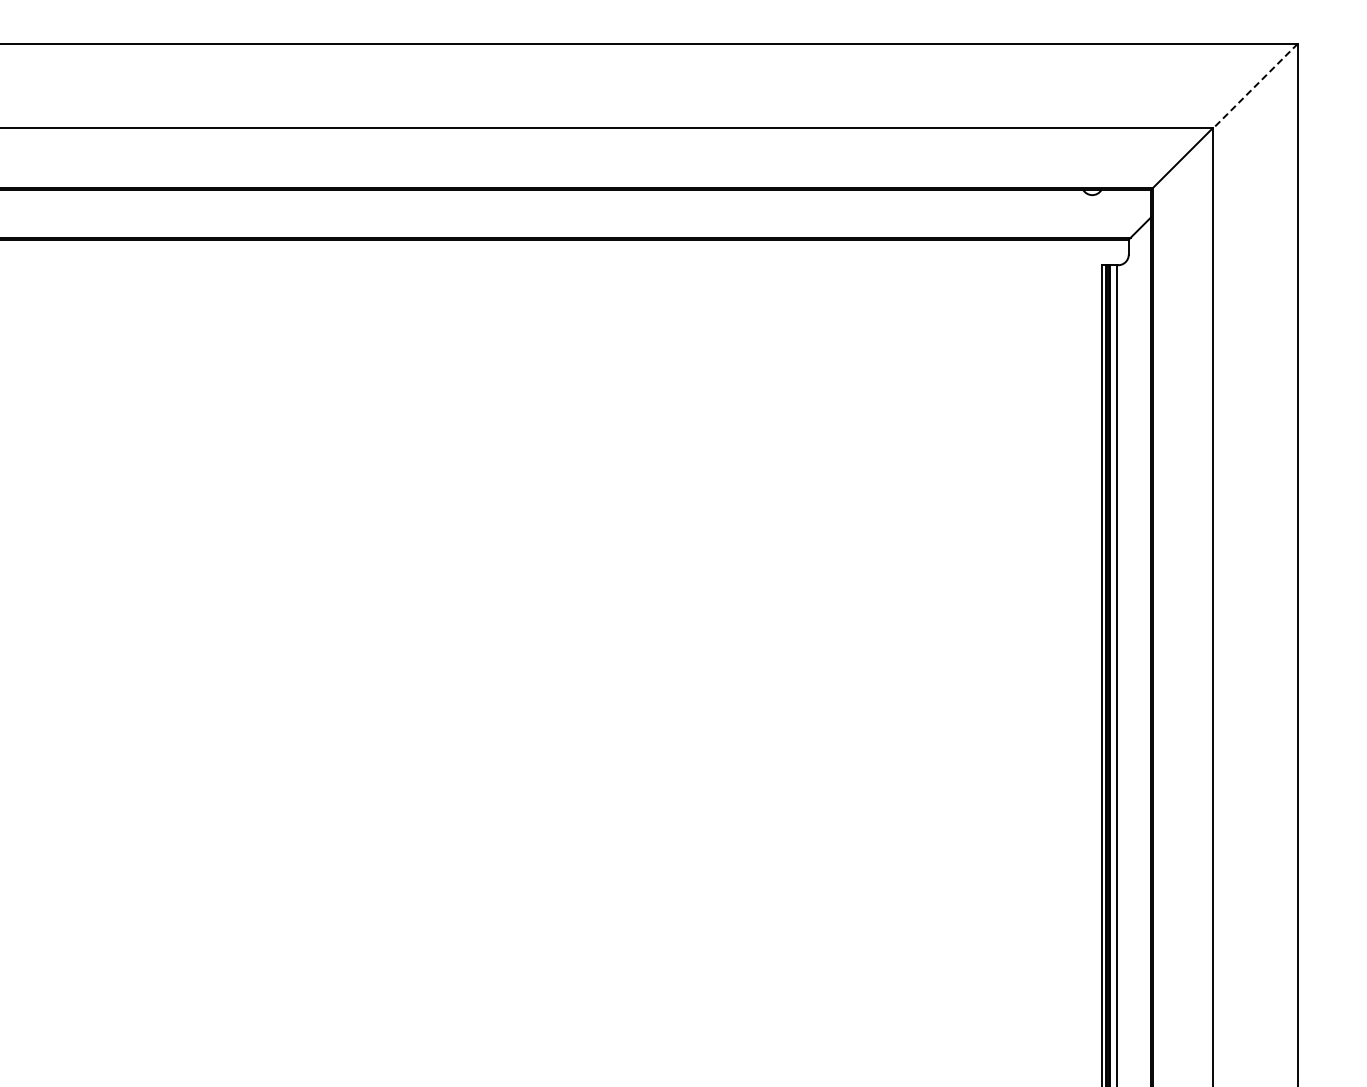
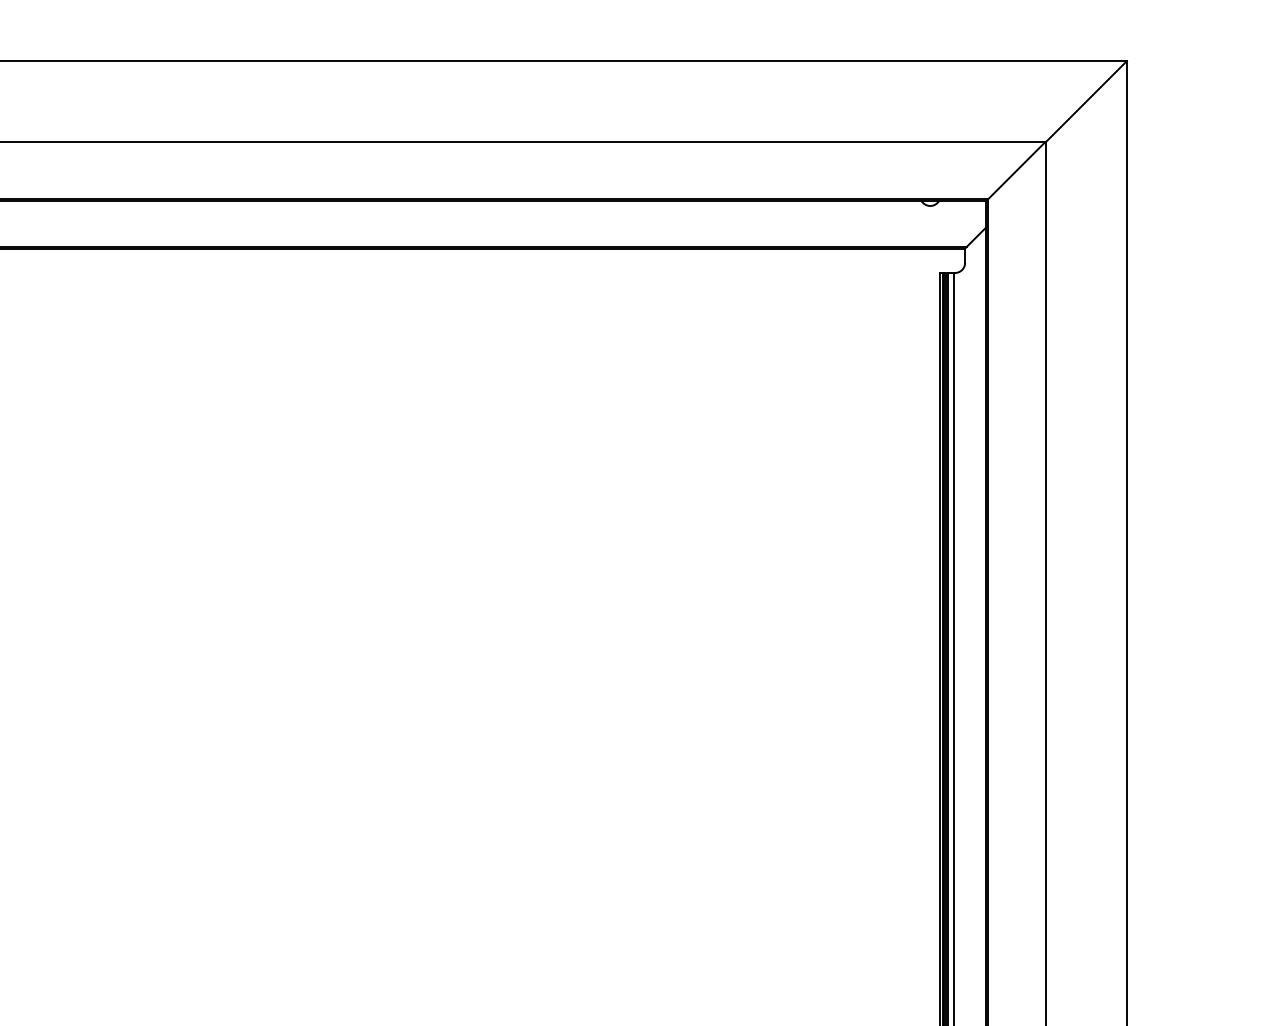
line: (1255, 86) -> (1086, 102), dashed -> solid

